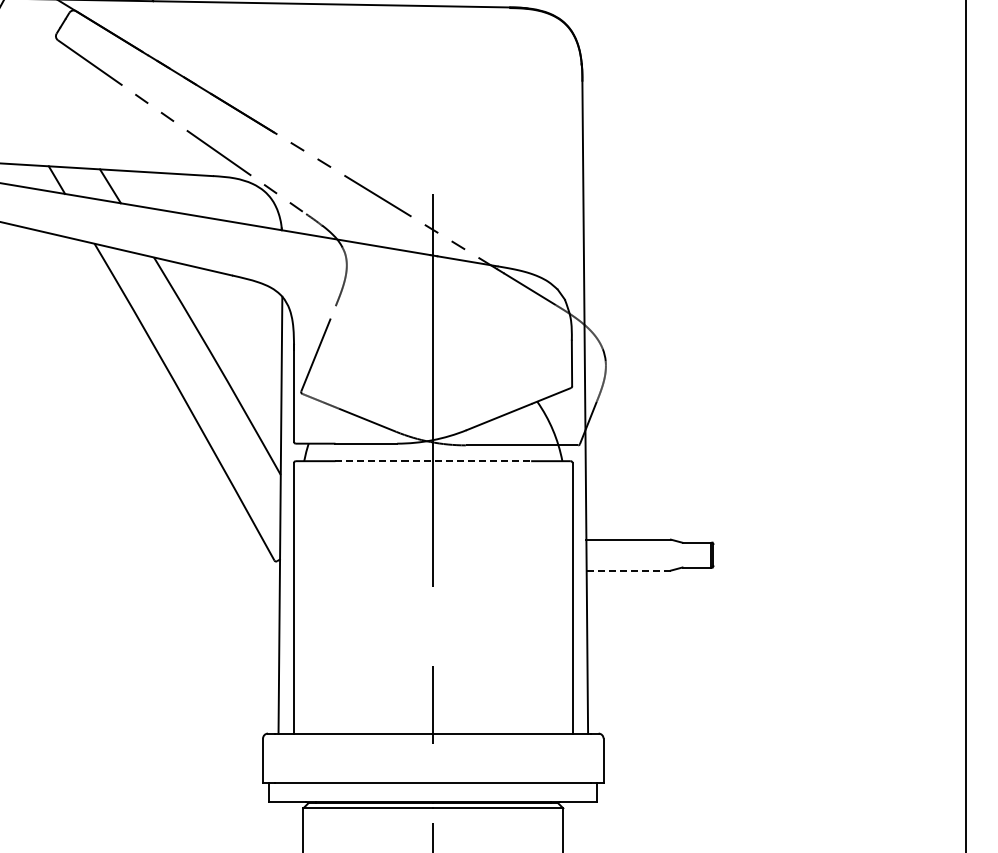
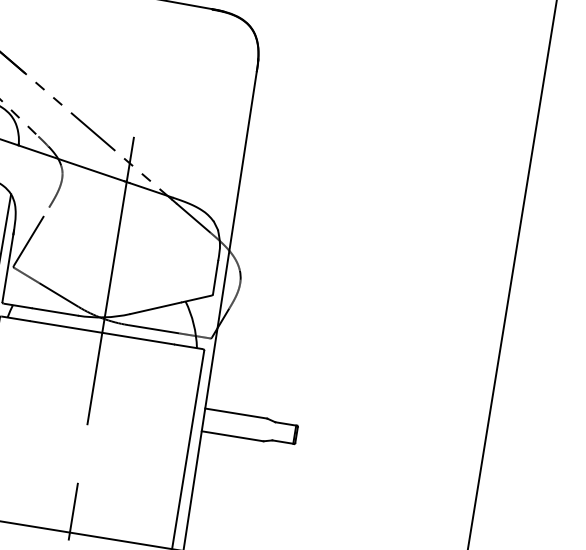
line: (433, 461) -> (102, 333), dashed -> solid
line: (629, 570) -> (233, 436), dashed -> solid

